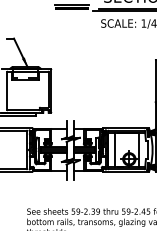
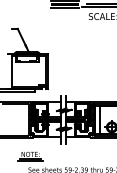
line: (71, 12) -> (64, 7), added
part: (29, 194) -> (30, 156), added

